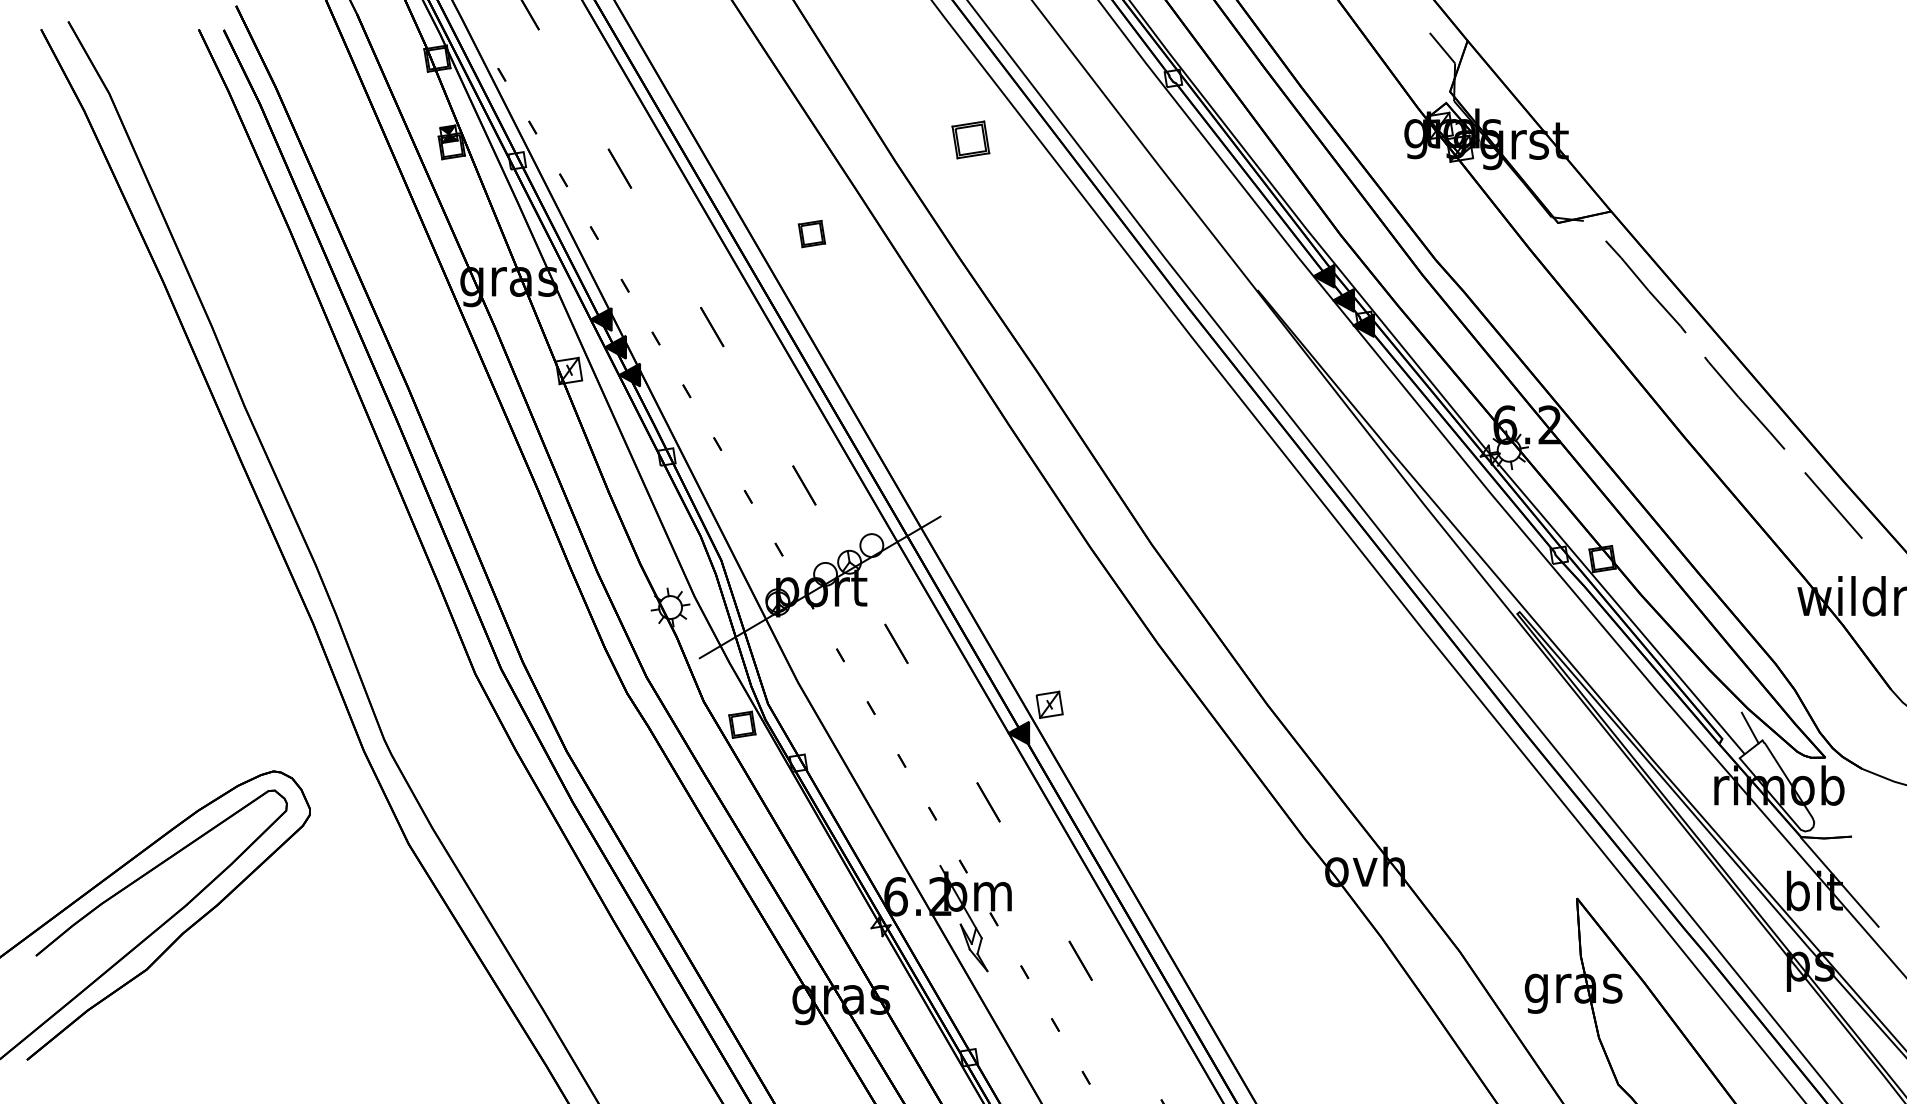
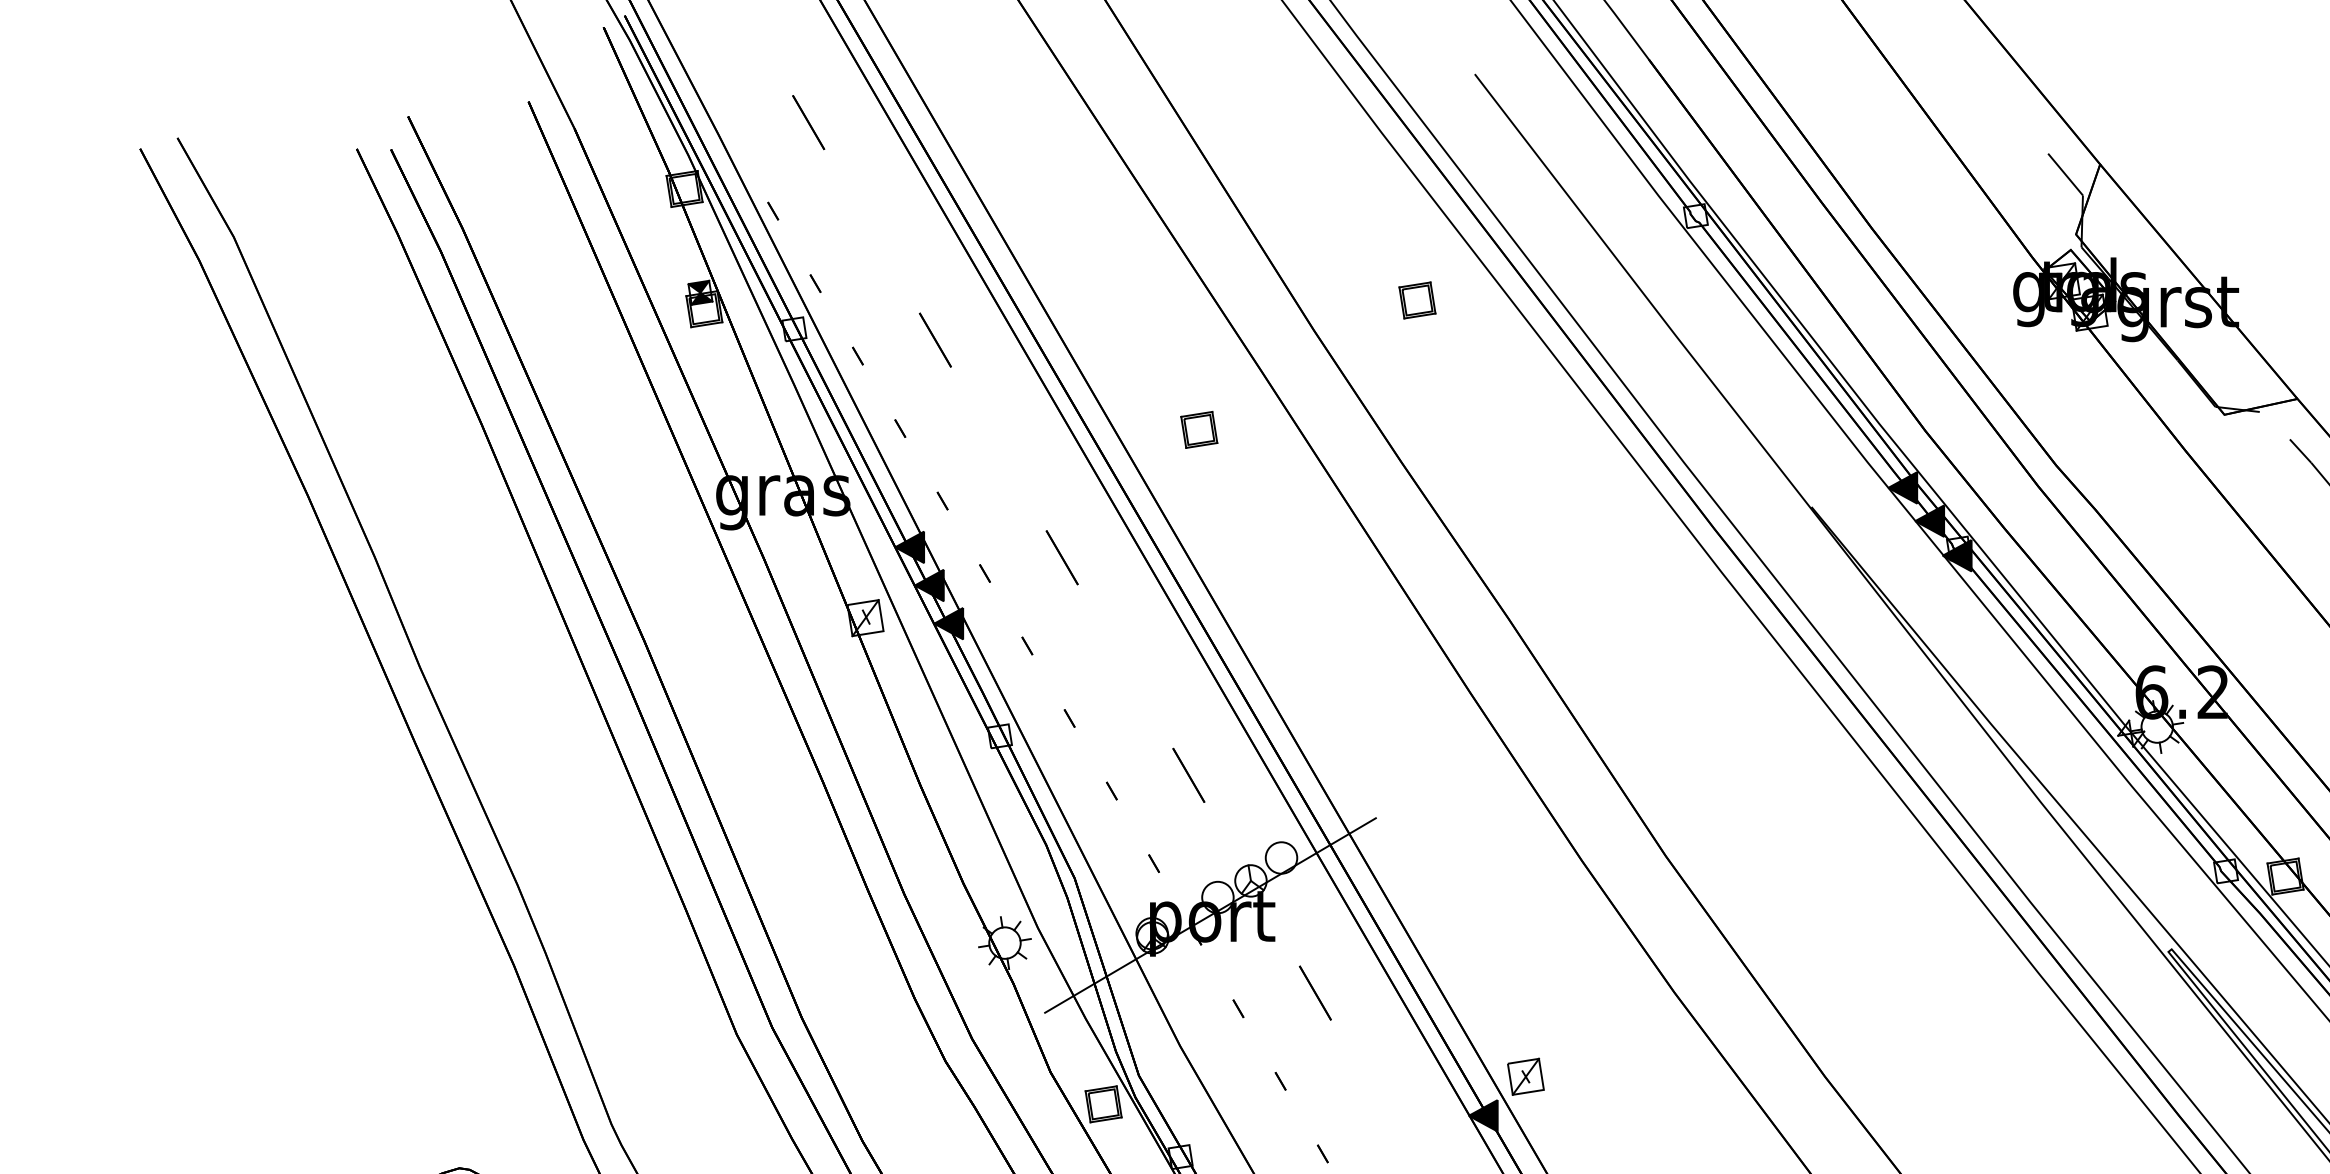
part: (970, 139) -> (1417, 300), size x0.71

